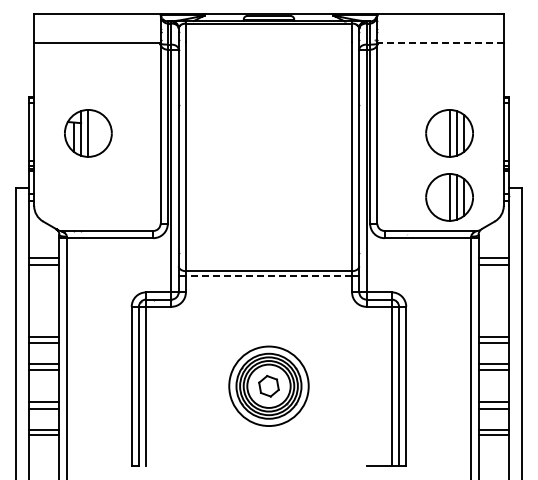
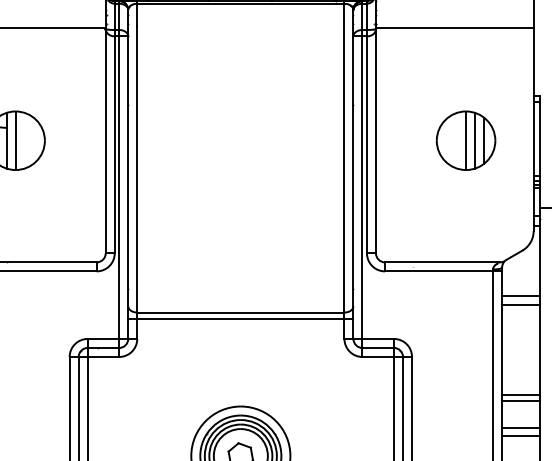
line: (440, 43) -> (454, 28), dashed -> solid
part: (449, 197) -> (465, 220), removed
line: (268, 276) -> (240, 319), dashed -> solid

